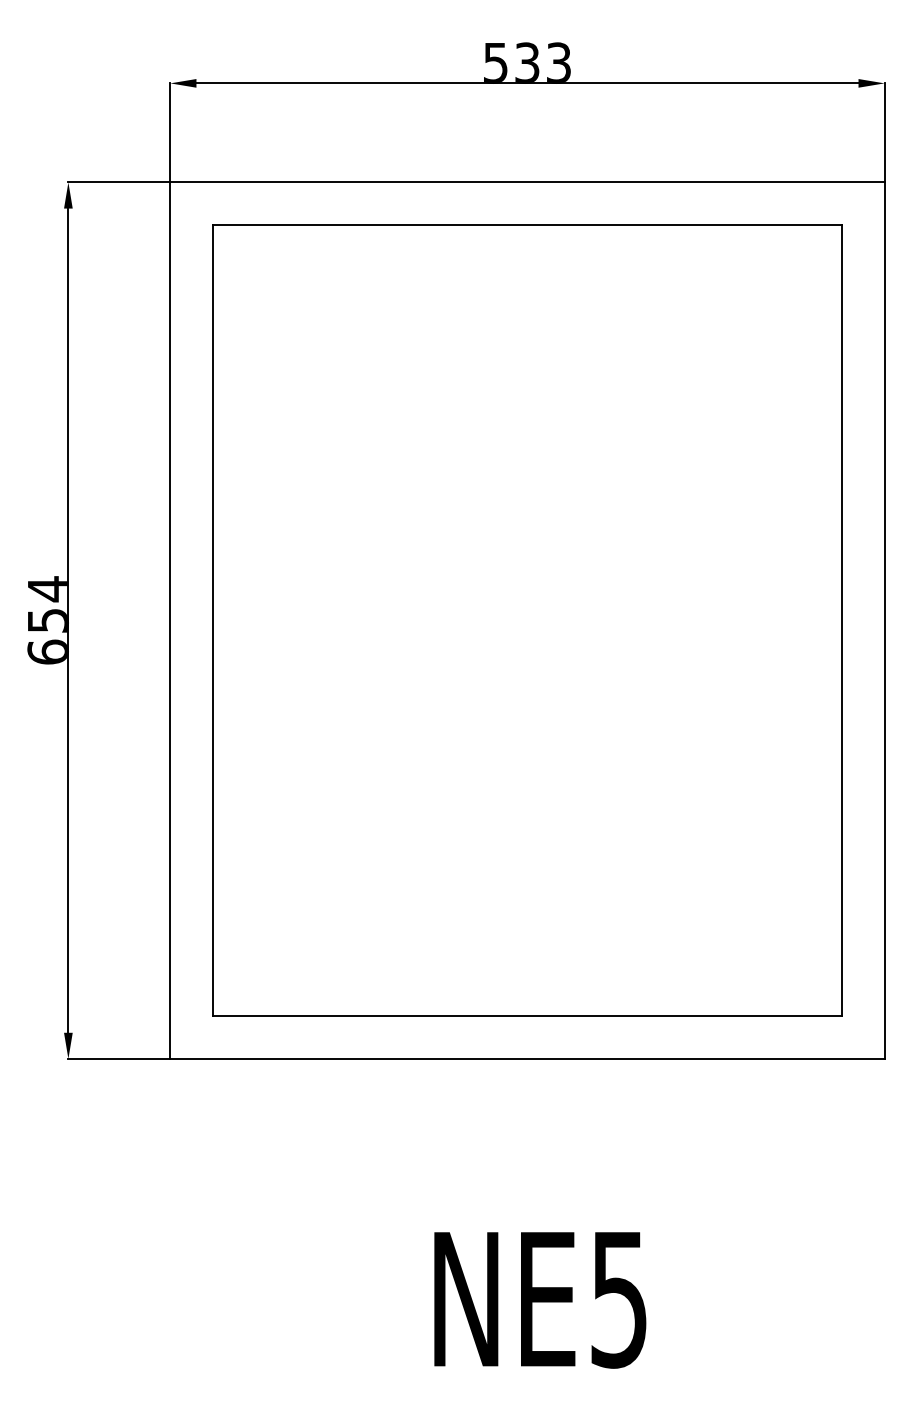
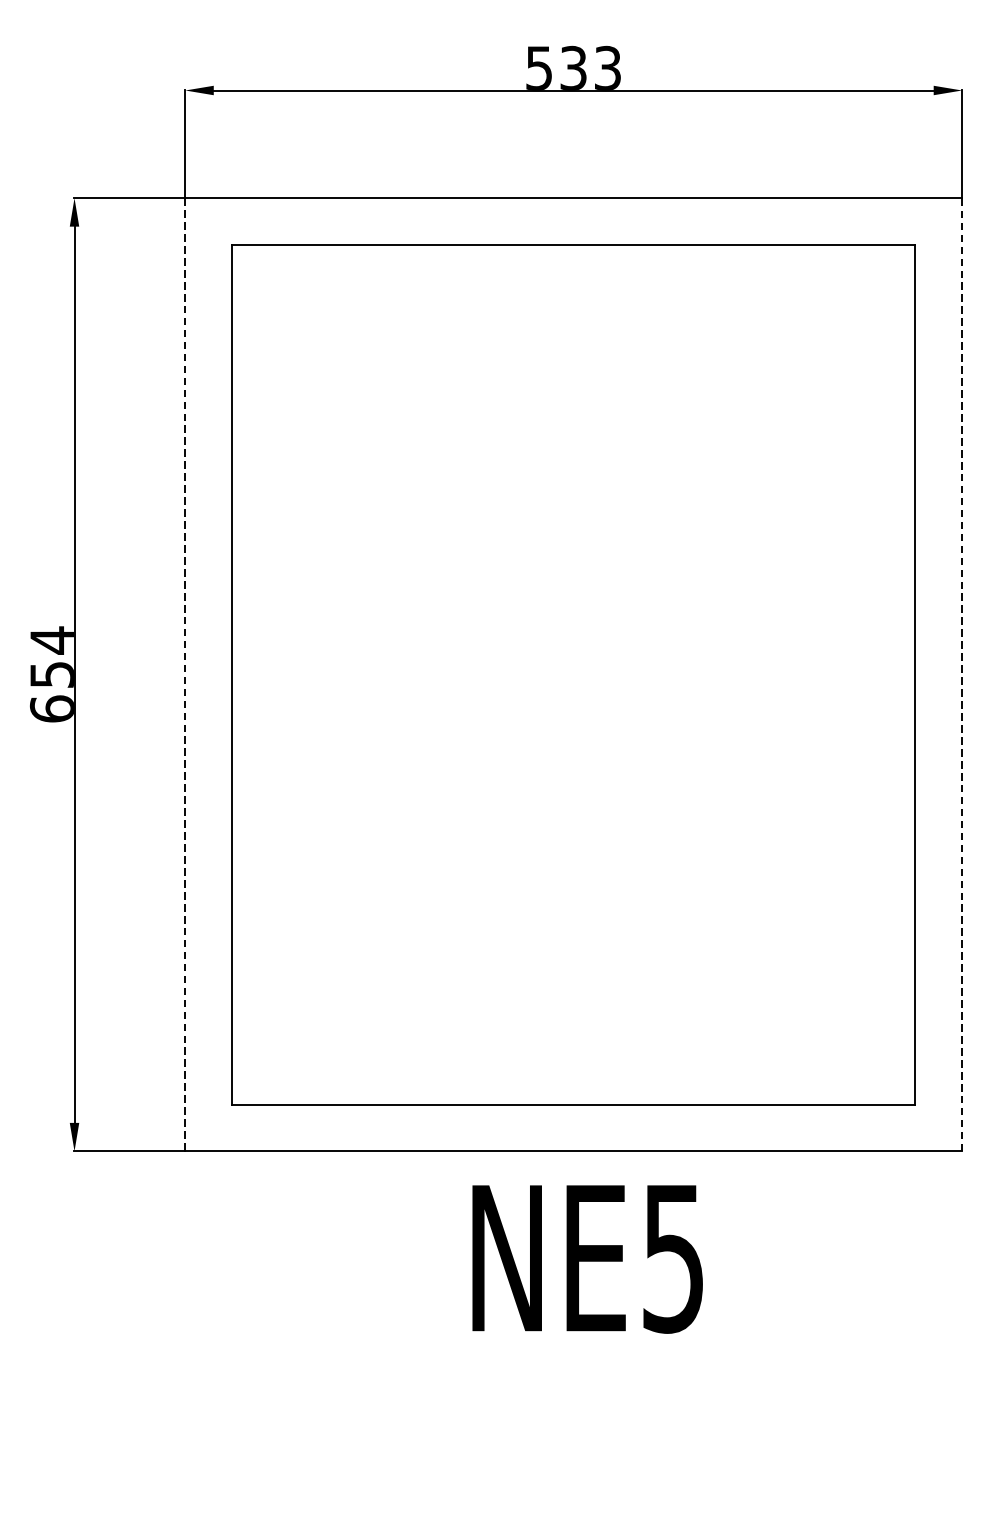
line: (884, 620) -> (961, 674), solid -> dashed
line: (170, 621) -> (185, 675), solid -> dashed
text: (540, 1300) -> (587, 1259), moved

